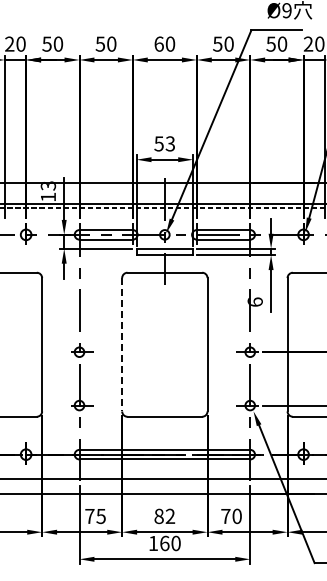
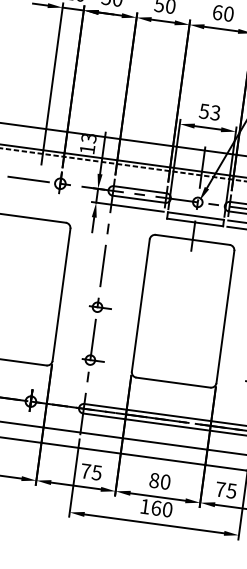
line: (122, 344) -> (141, 305), dashed -> solid
text: (236, 515) -> (231, 490), 70 -> 75
text: (170, 516) -> (165, 482), 82 -> 80

